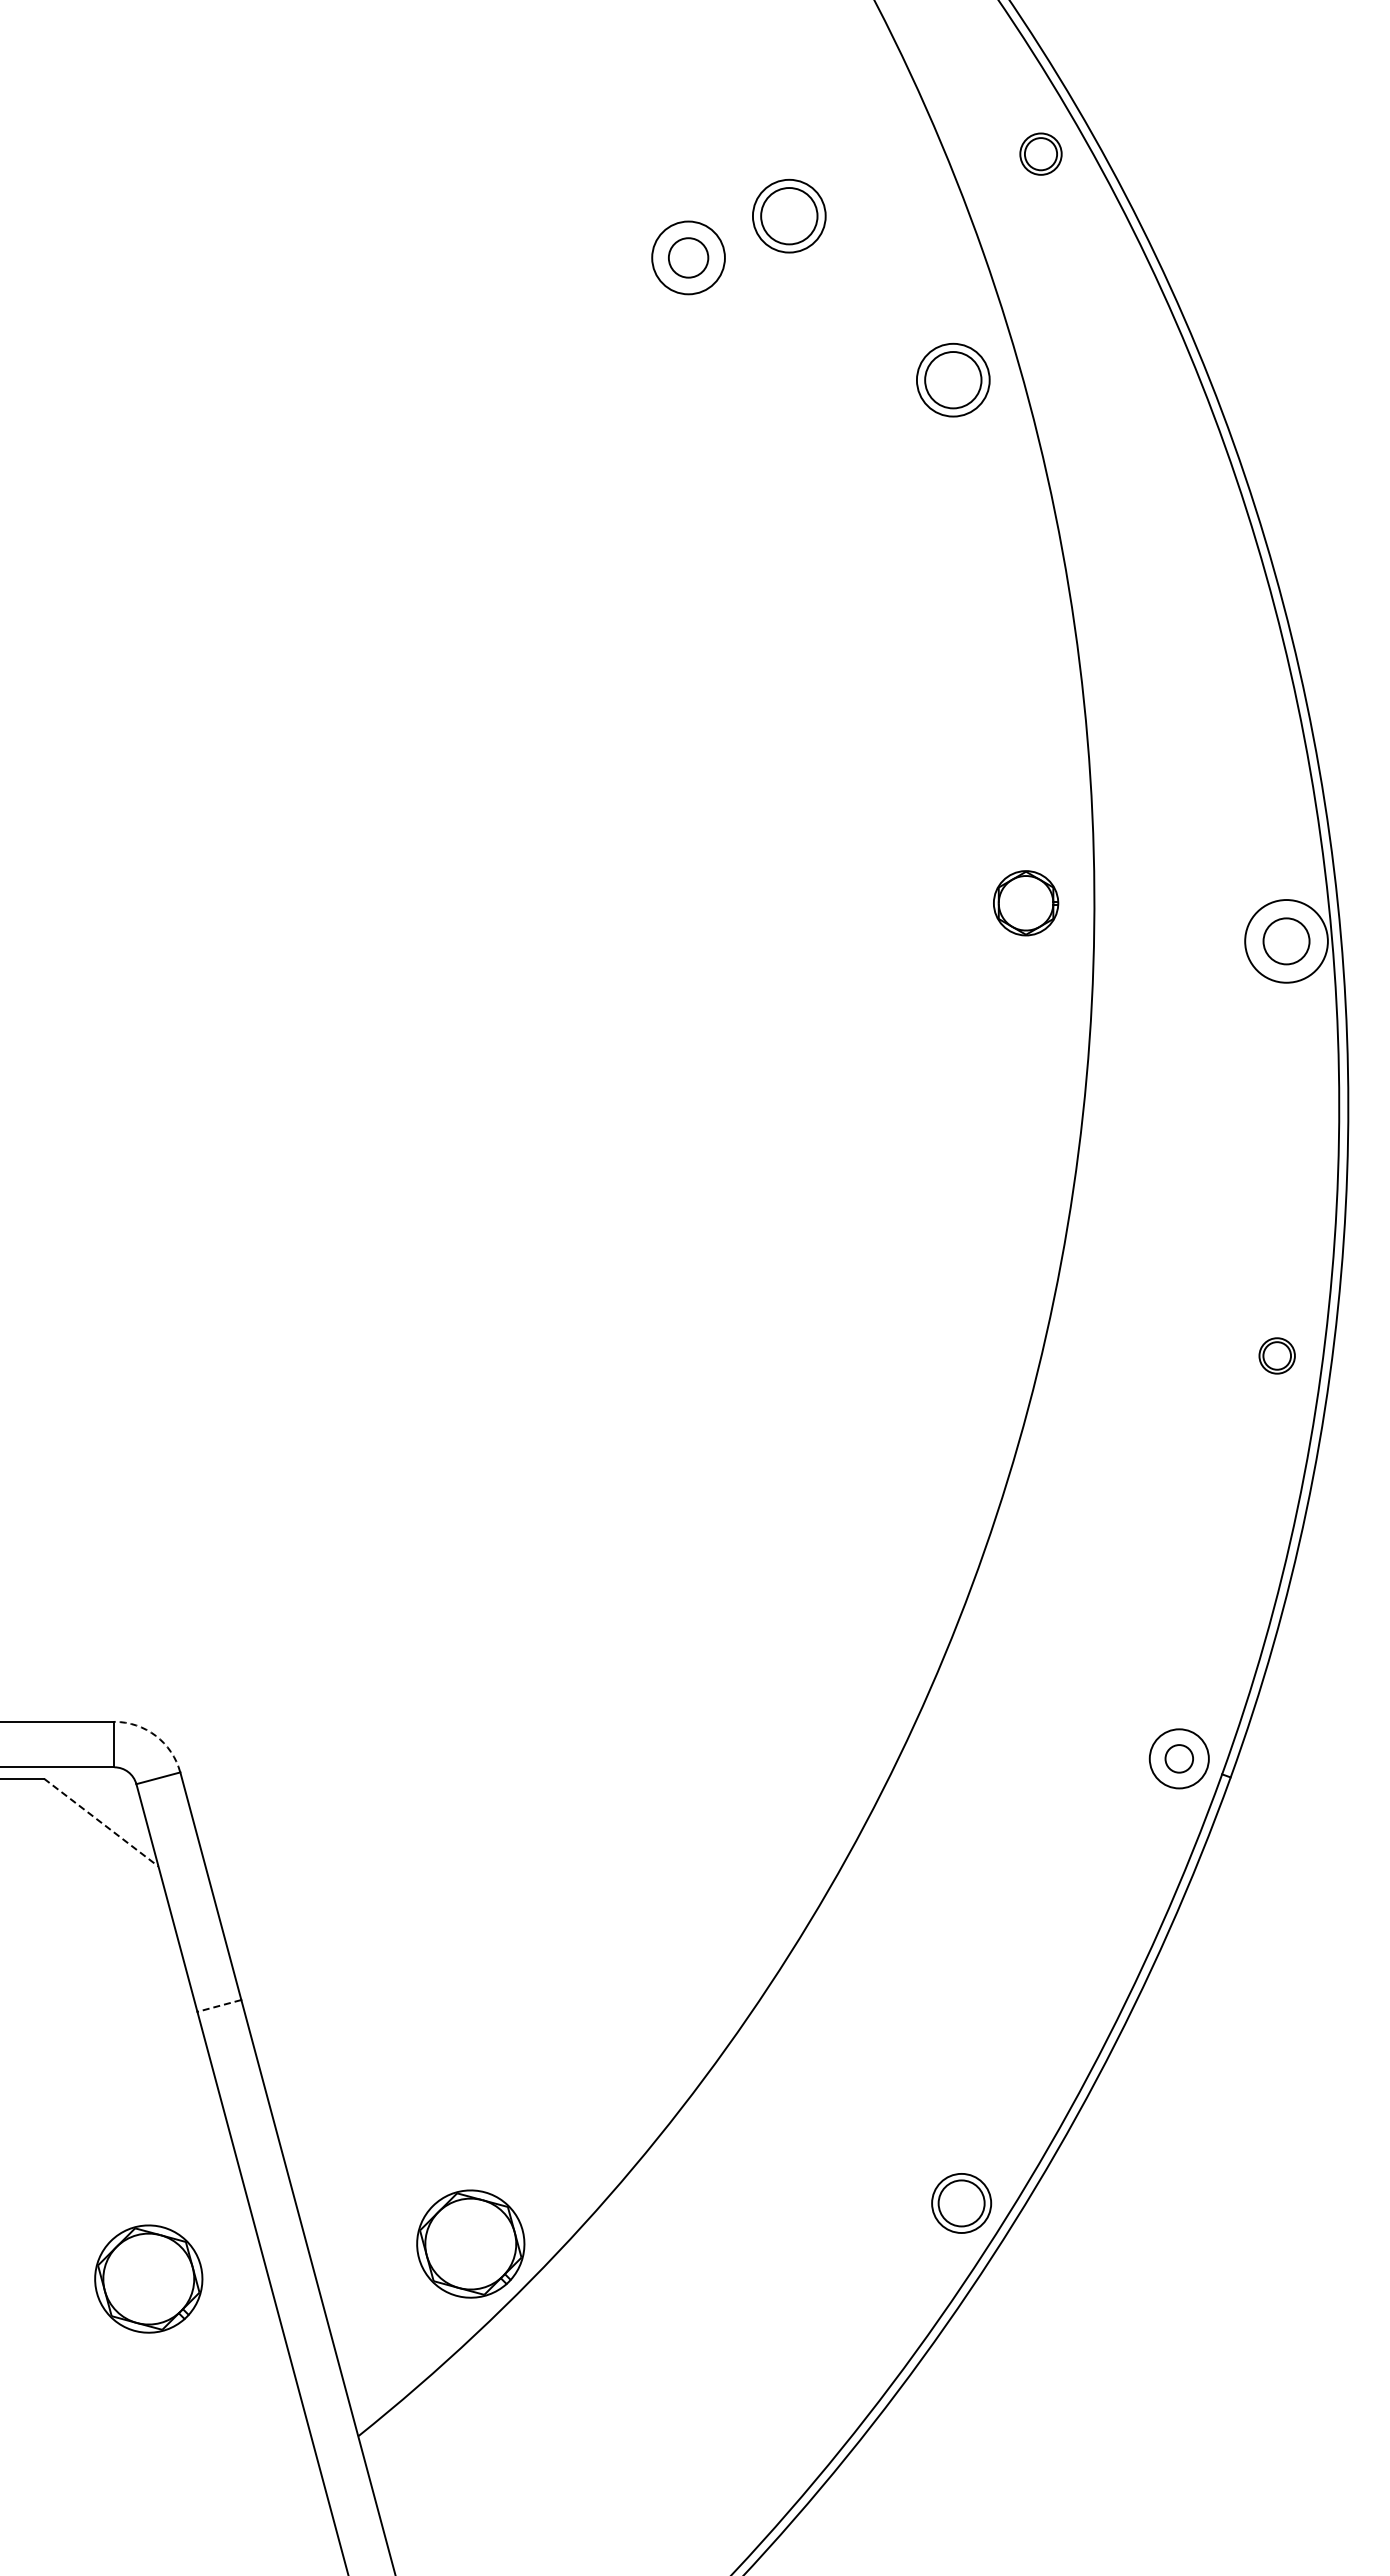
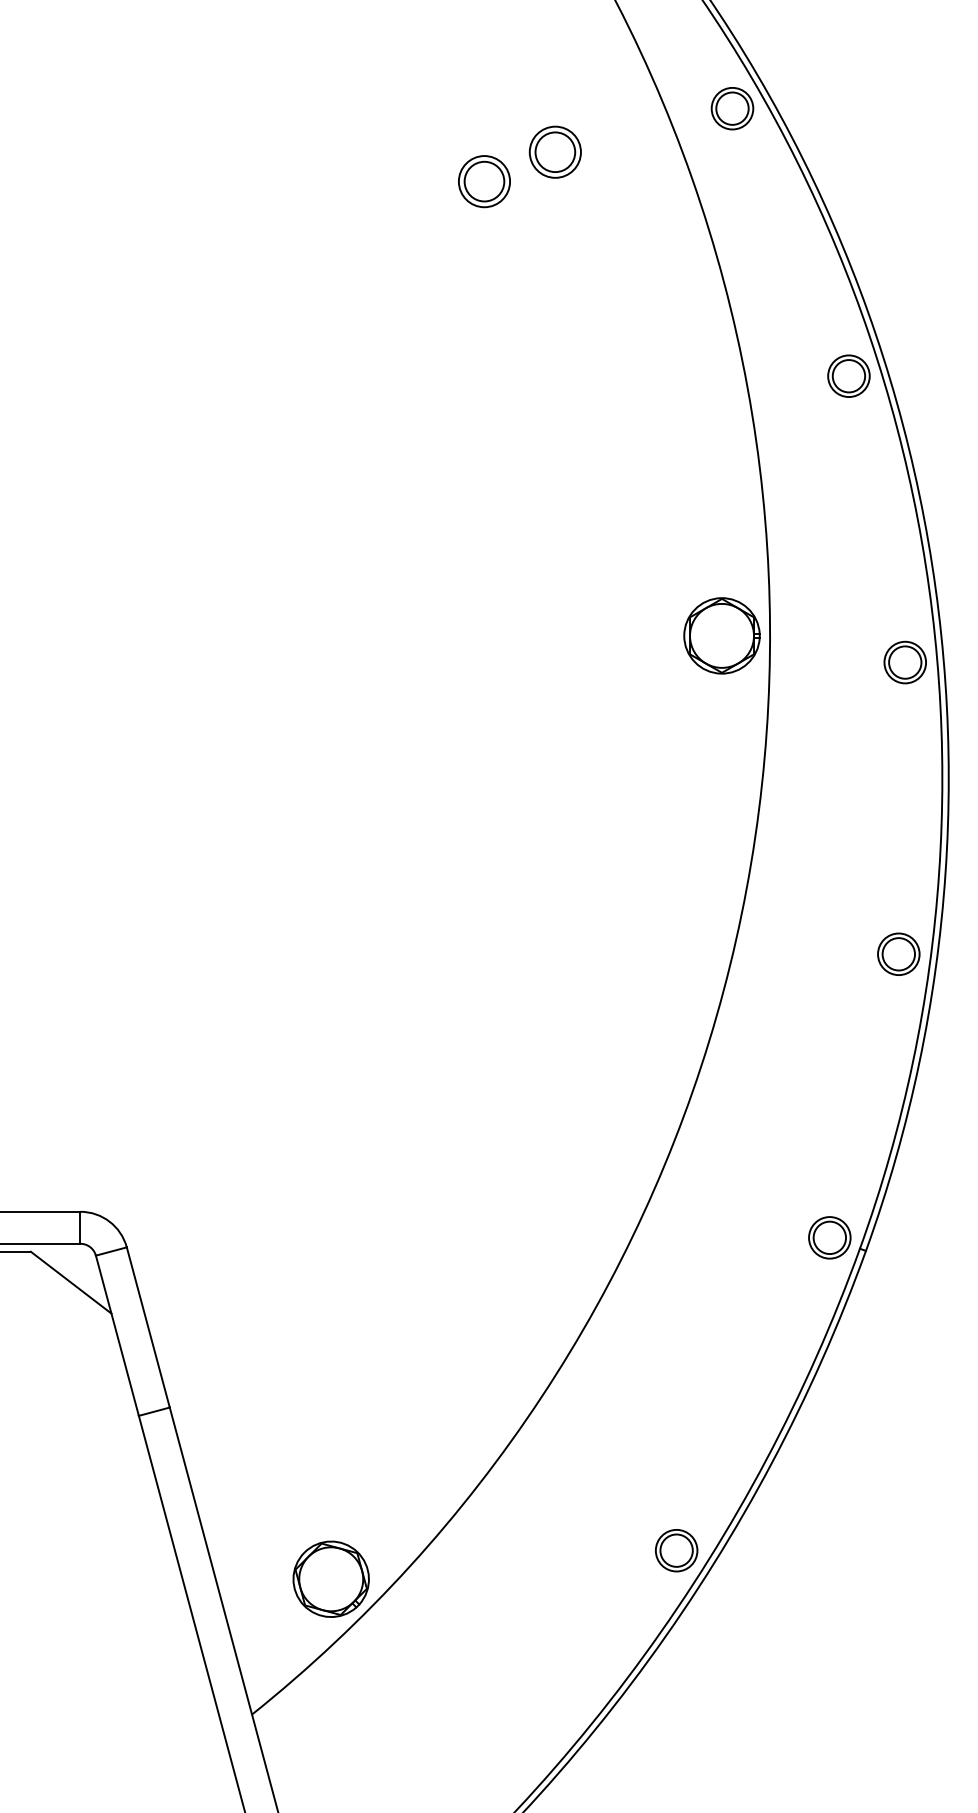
part: (1040, 153) -> (732, 108), size x1.43
circle: (688, 257) -> (484, 181), size x1.43
part: (953, 379) -> (670, 267), removed
part: (1206, 534) -> (848, 376), added
part: (1025, 902) -> (721, 635), size x1.67
circle: (1286, 940) -> (905, 661), size x0.71
part: (1276, 1355) -> (898, 953), size x1.67
arc: (155, 1735) -> (109, 1221), dashed -> solid
circle: (1179, 1758) -> (829, 1237), size x1.67
line: (101, 1822) -> (71, 1282), dashed -> solid
line: (219, 2005) -> (154, 1411), dashed -> solid
part: (148, 2278) -> (104, 1603), removed

